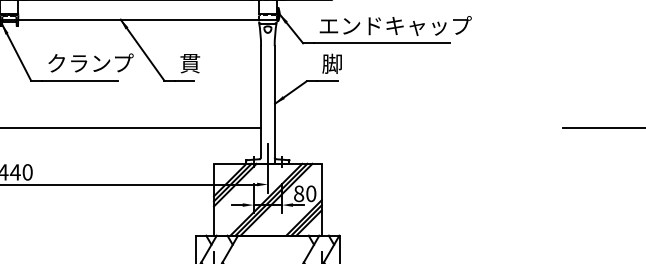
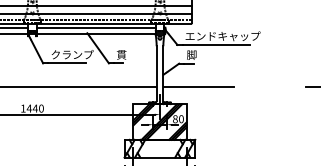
line: (137, 8) -> (95, 27), added
line: (345, 127) -> (198, 86), added

